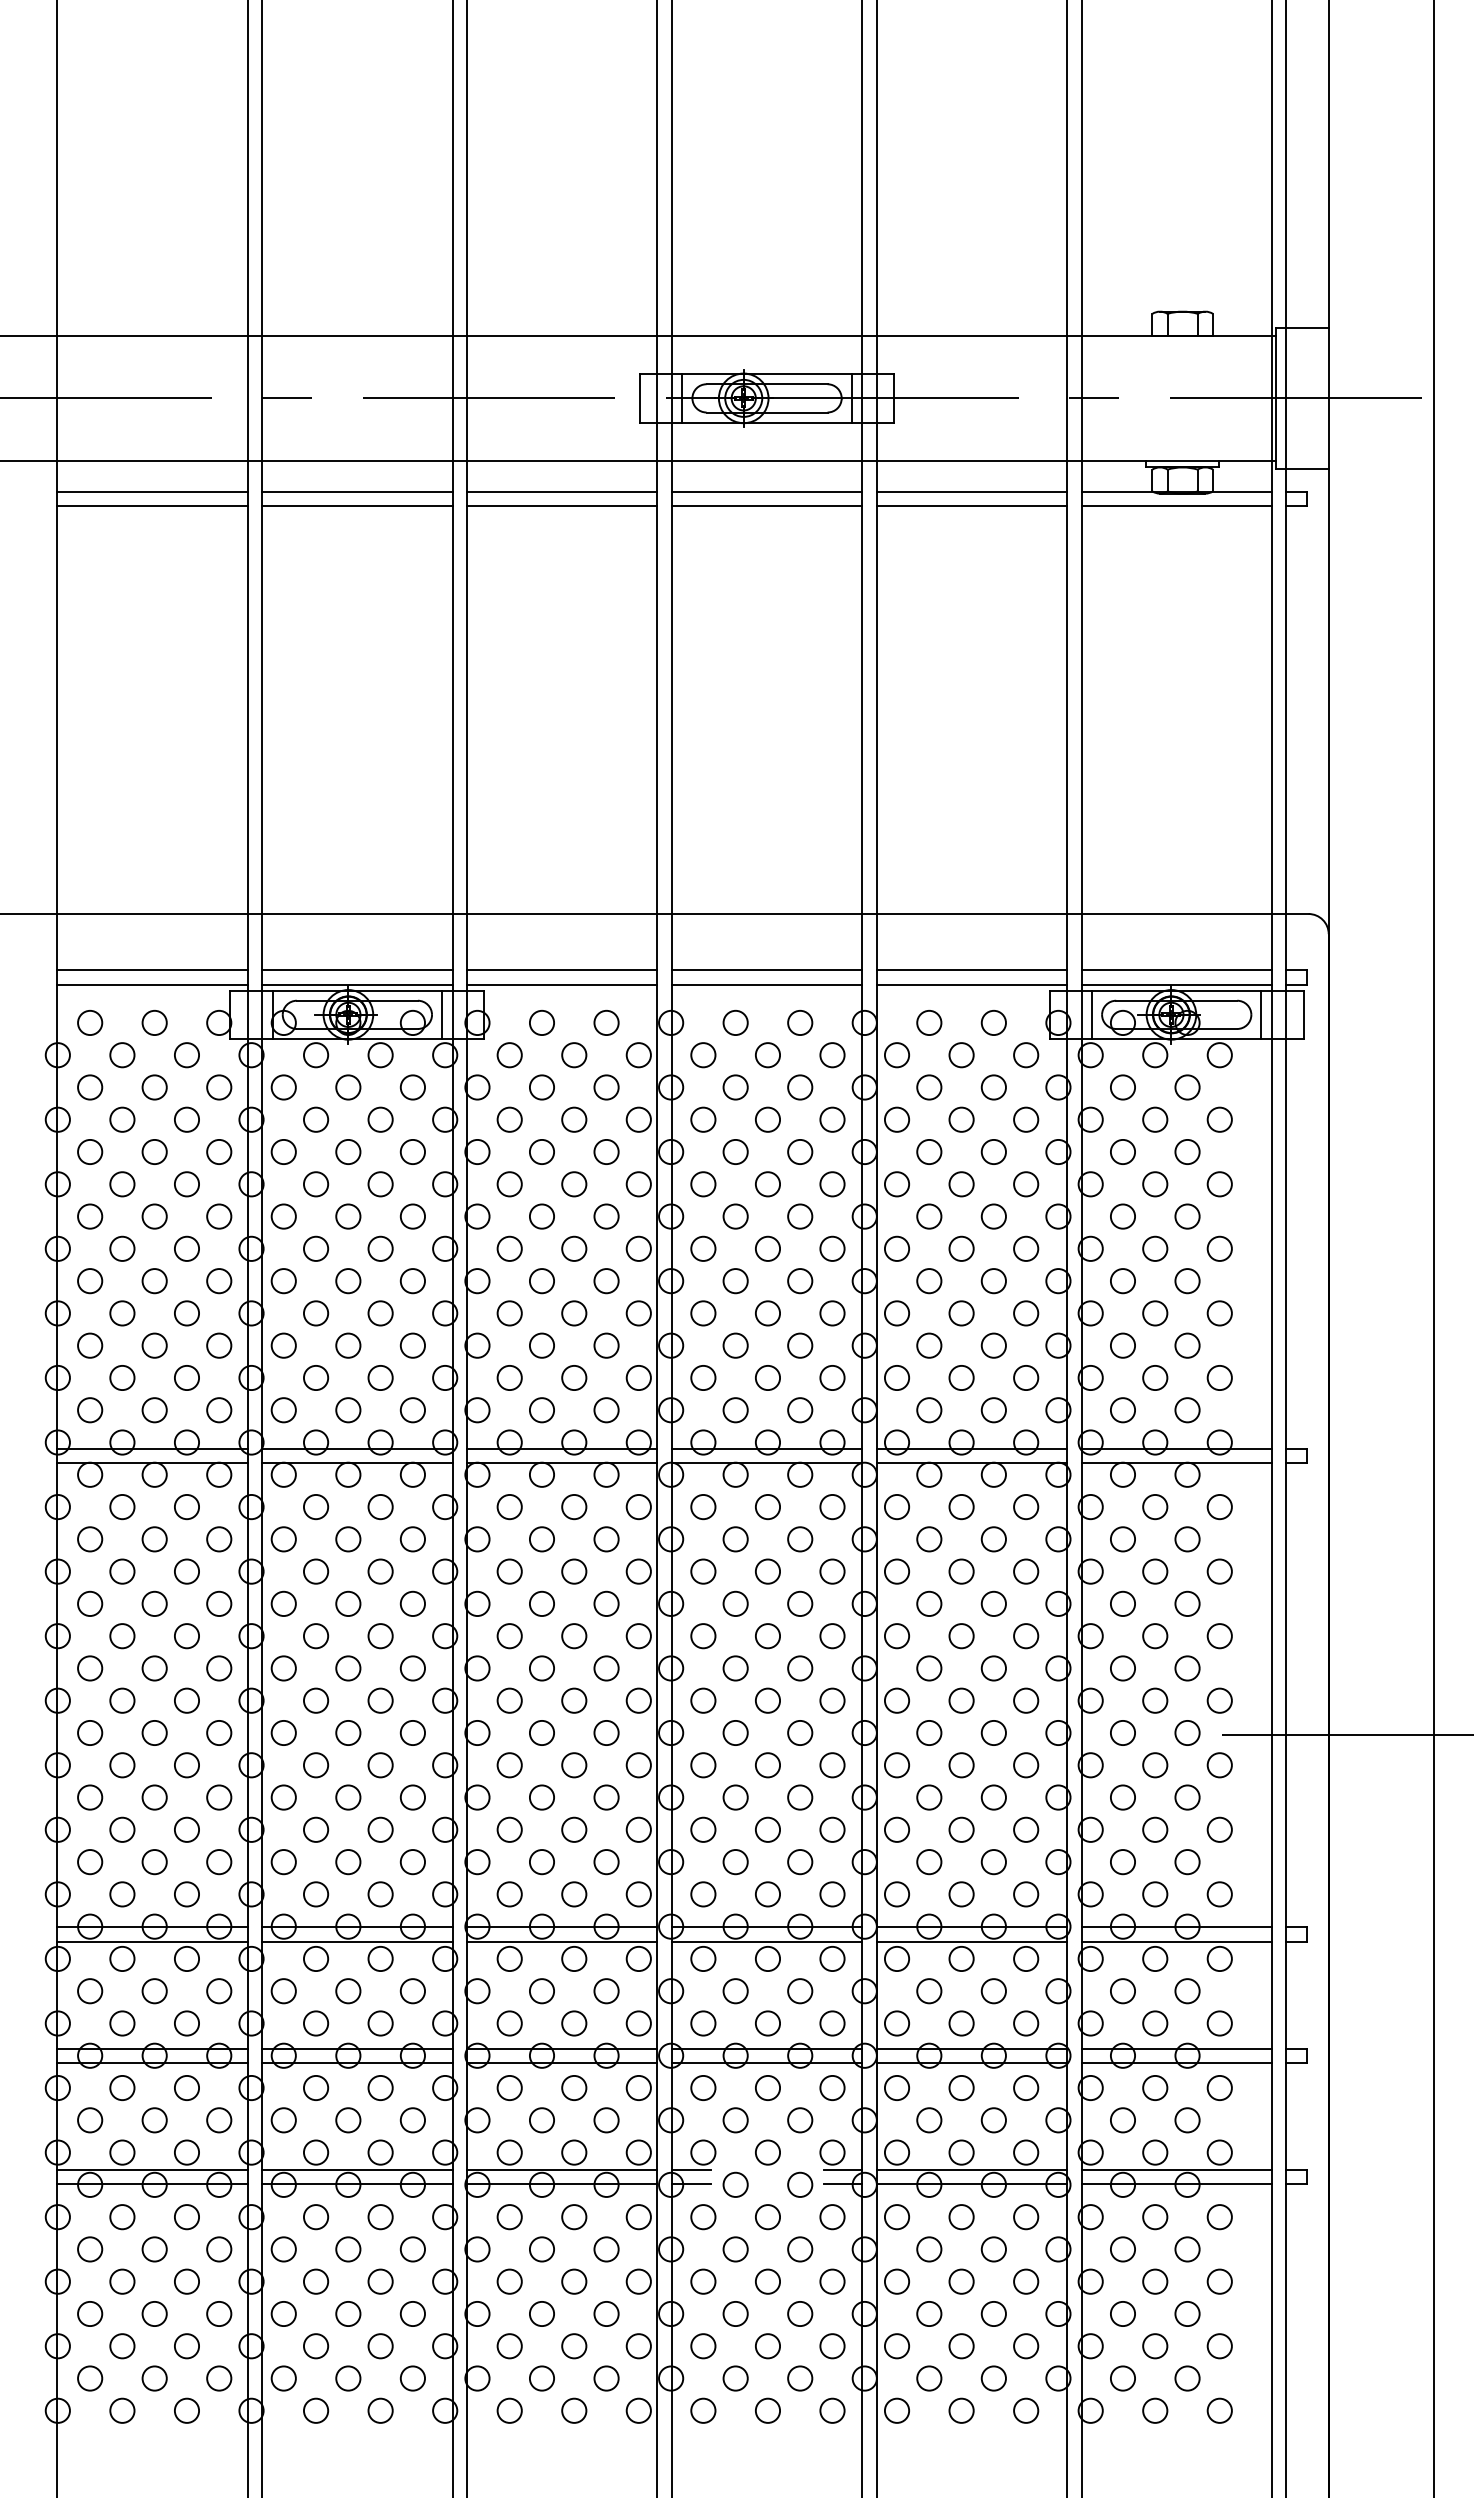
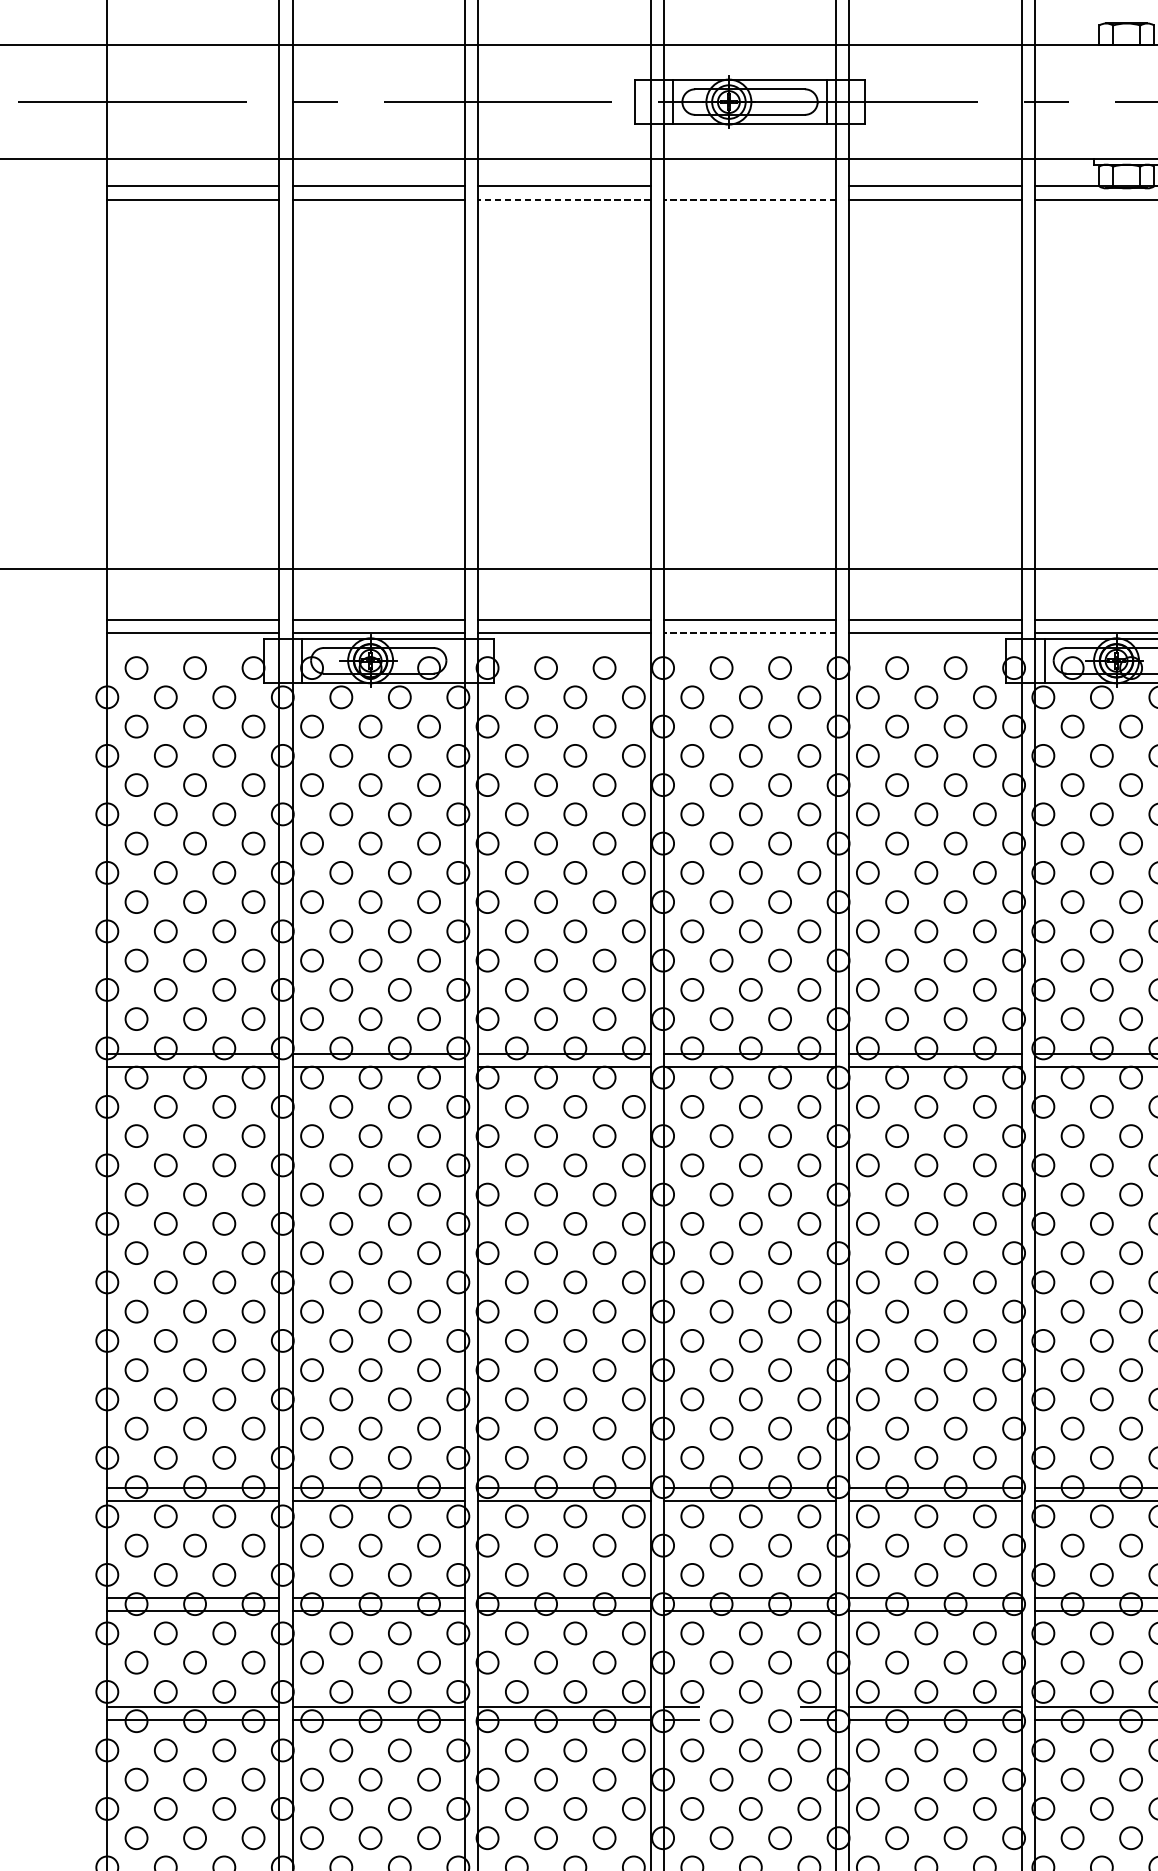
line: (766, 491) -> (749, 186), removed
line: (561, 506) -> (563, 200), solid -> dashed
line: (766, 506) -> (749, 200), solid -> dashed
line: (766, 984) -> (749, 633), solid -> dashed
line: (442, 1014) -> (455, 660), removed

